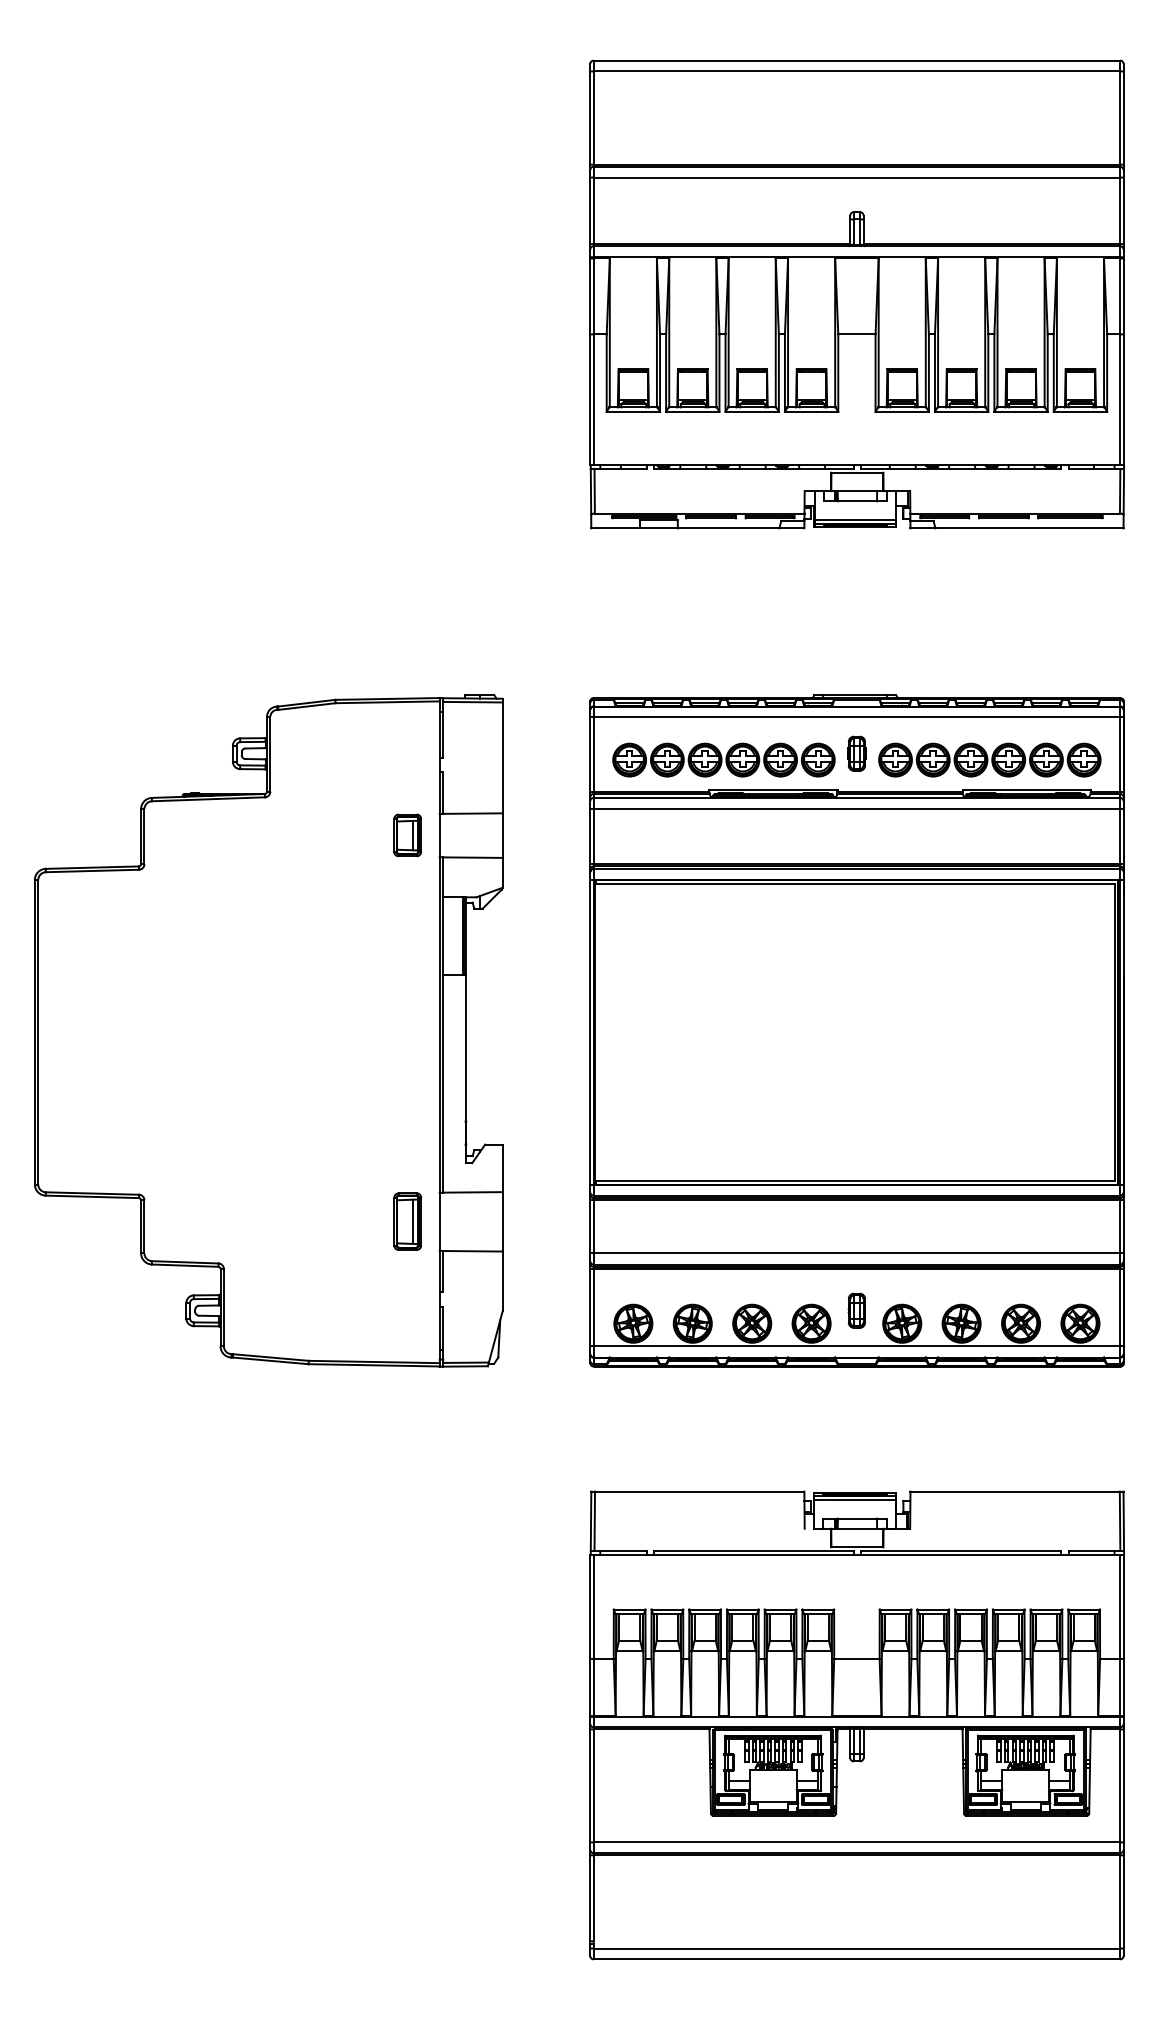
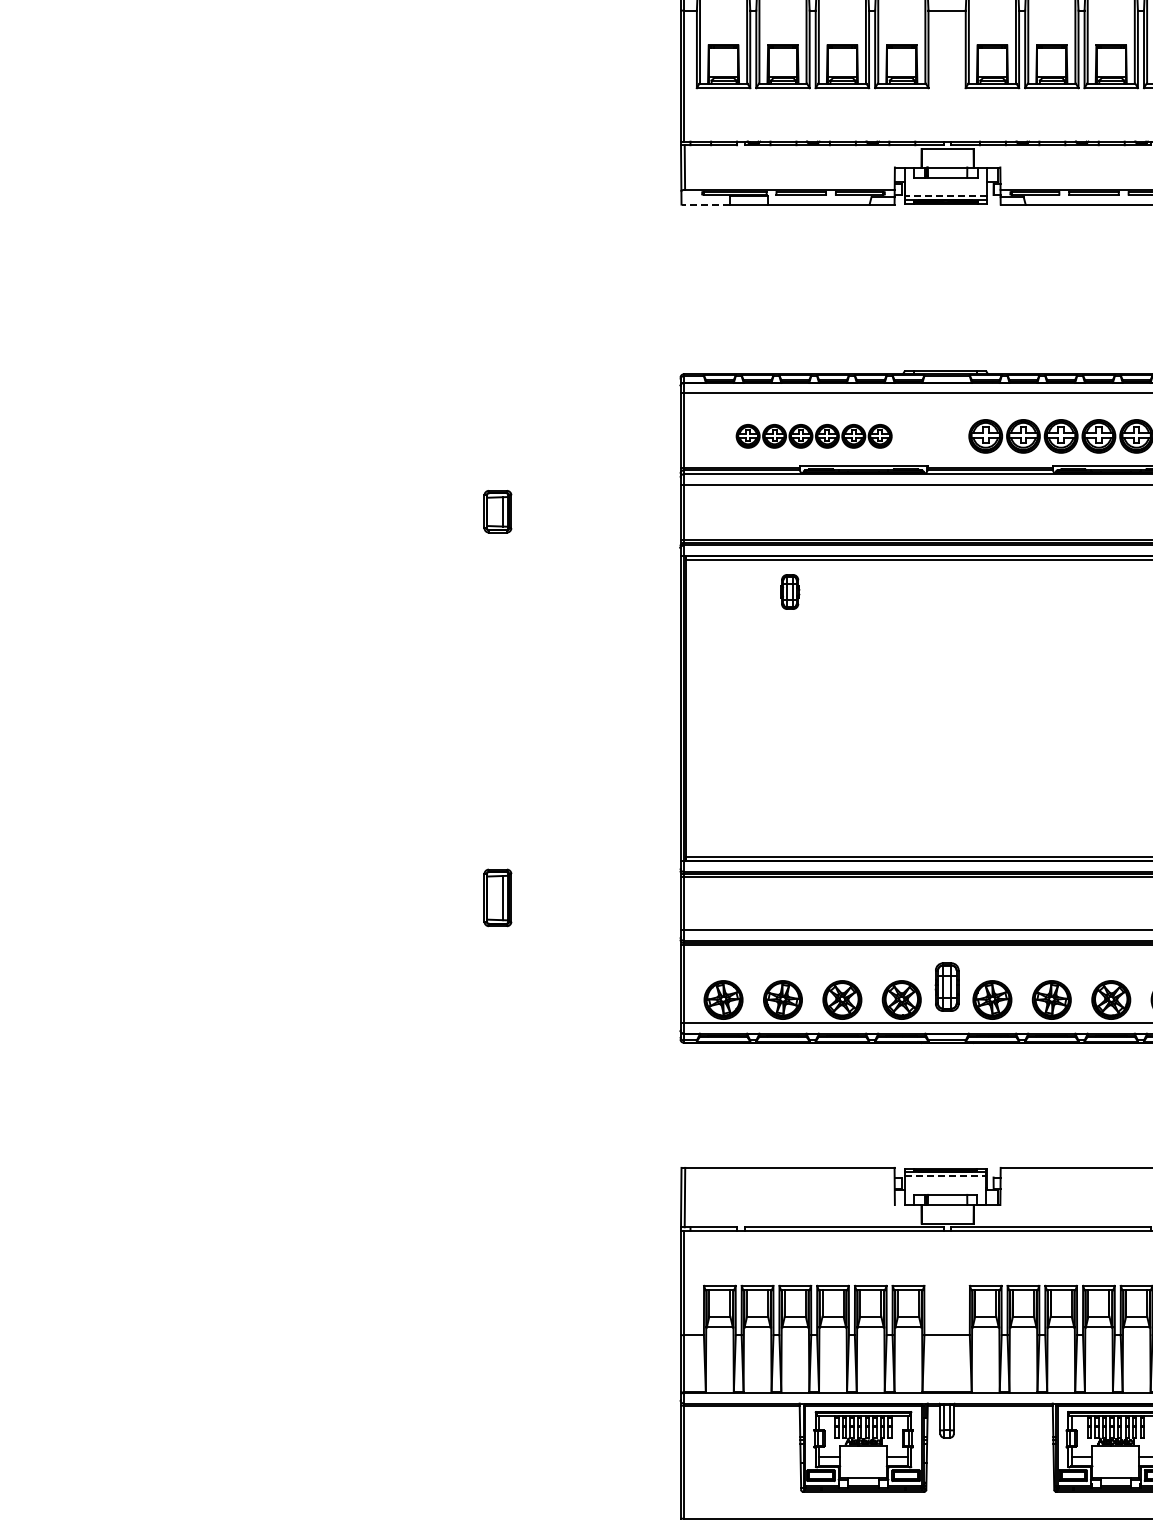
line: (855, 519) -> (945, 195), solid -> dashed
line: (615, 528) -> (705, 204), solid -> dashed
part: (856, 753) -> (789, 591), moved
part: (723, 759) -> (813, 435), size x0.7
part: (268, 1030) -> (358, 706), removed
part: (856, 1310) -> (946, 986), size x1.4
line: (855, 1500) -> (945, 1176), solid -> dashed

